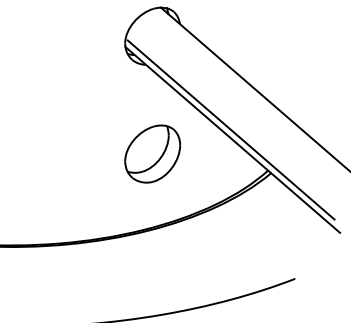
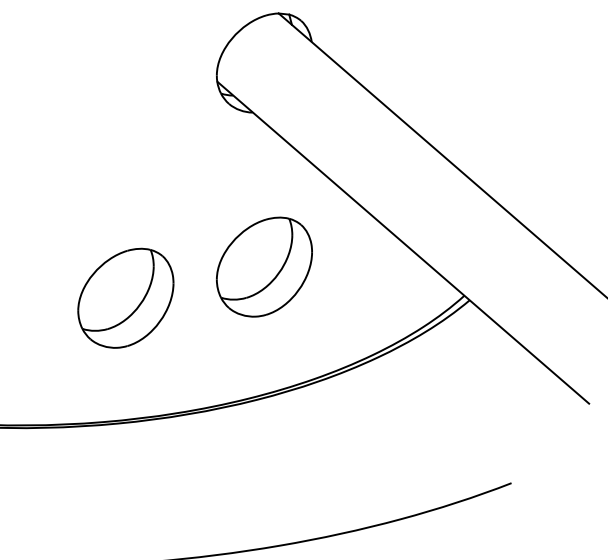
line: (230, 129) -> (399, 224), removed
part: (72, 171) -> (125, 297), added

